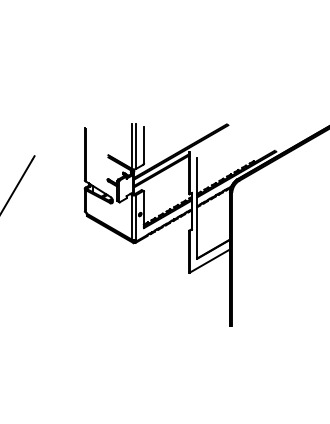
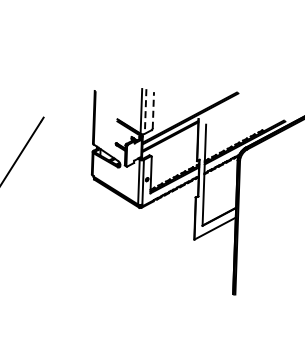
line: (143, 144) -> (152, 109), solid -> dashed
line: (136, 147) -> (145, 112), solid -> dashed

